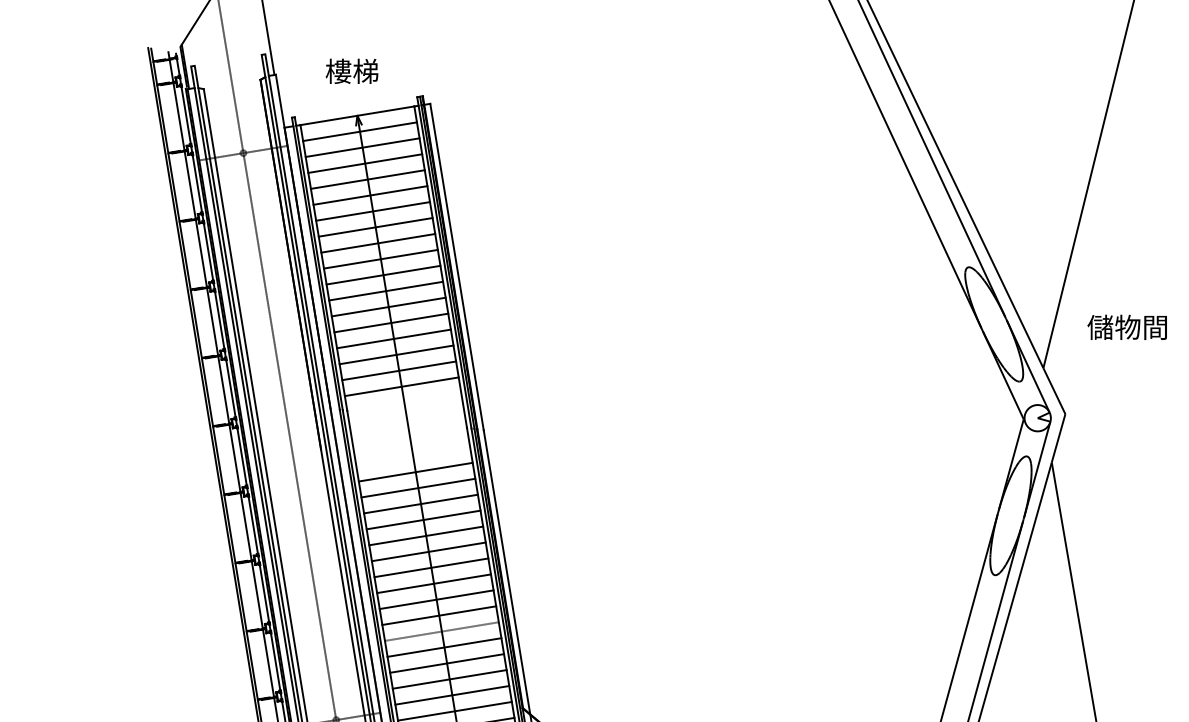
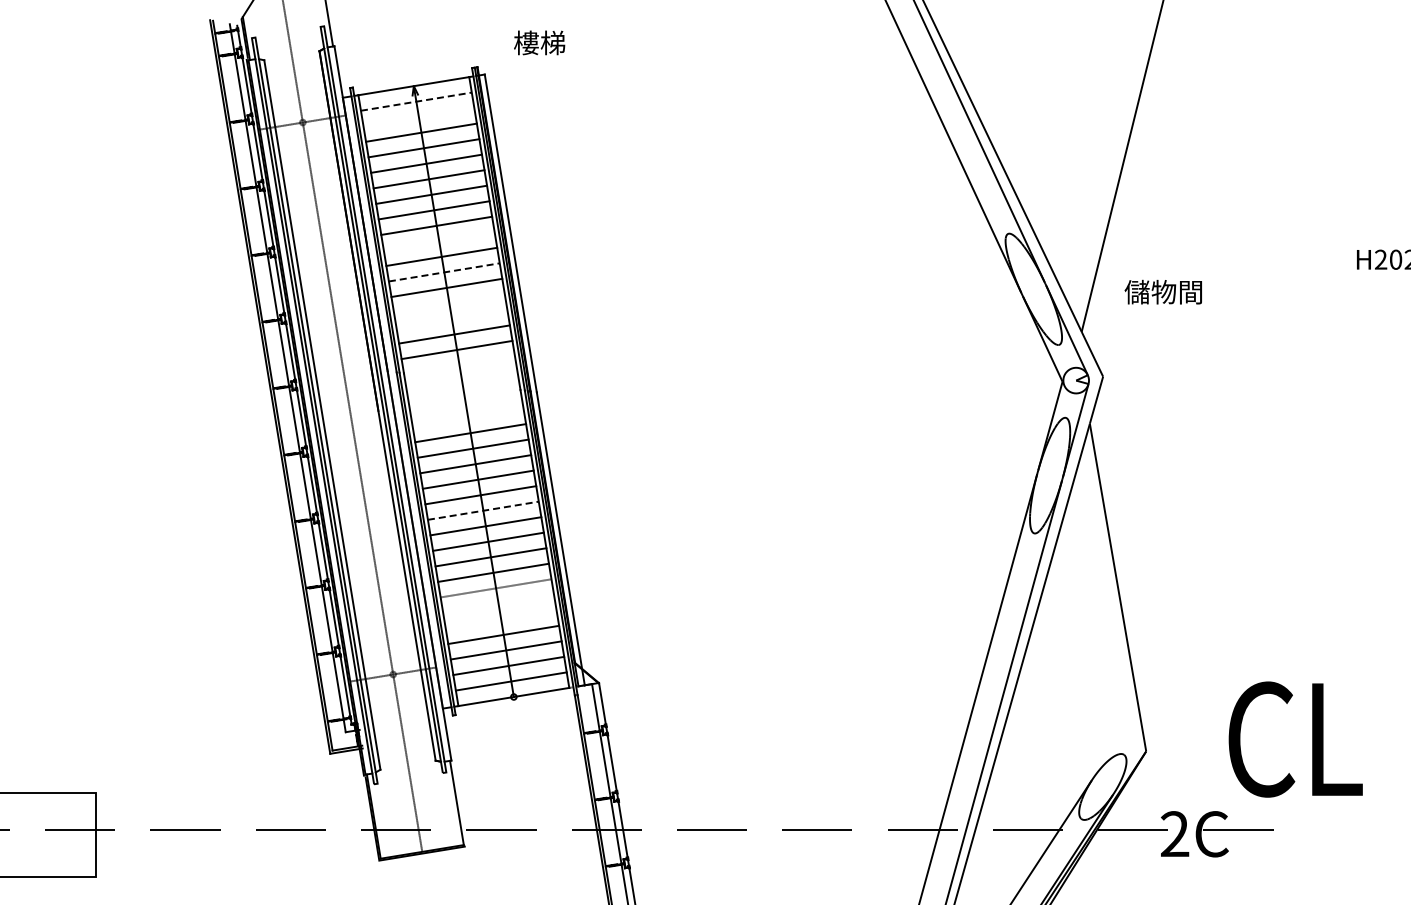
text: (351, 70) -> (539, 42), moved
line: (360, 131) -> (416, 101), solid -> dashed
line: (362, 147) -> (418, 117), removed
line: (382, 275) -> (438, 241), removed
line: (388, 307) -> (444, 272), solid -> dashed
line: (394, 338) -> (449, 303), removed
line: (396, 354) -> (451, 318), removed
line: (428, 551) -> (483, 510), solid -> dashed
line: (444, 647) -> (498, 603), removed
line: (446, 663) -> (500, 619), removed

